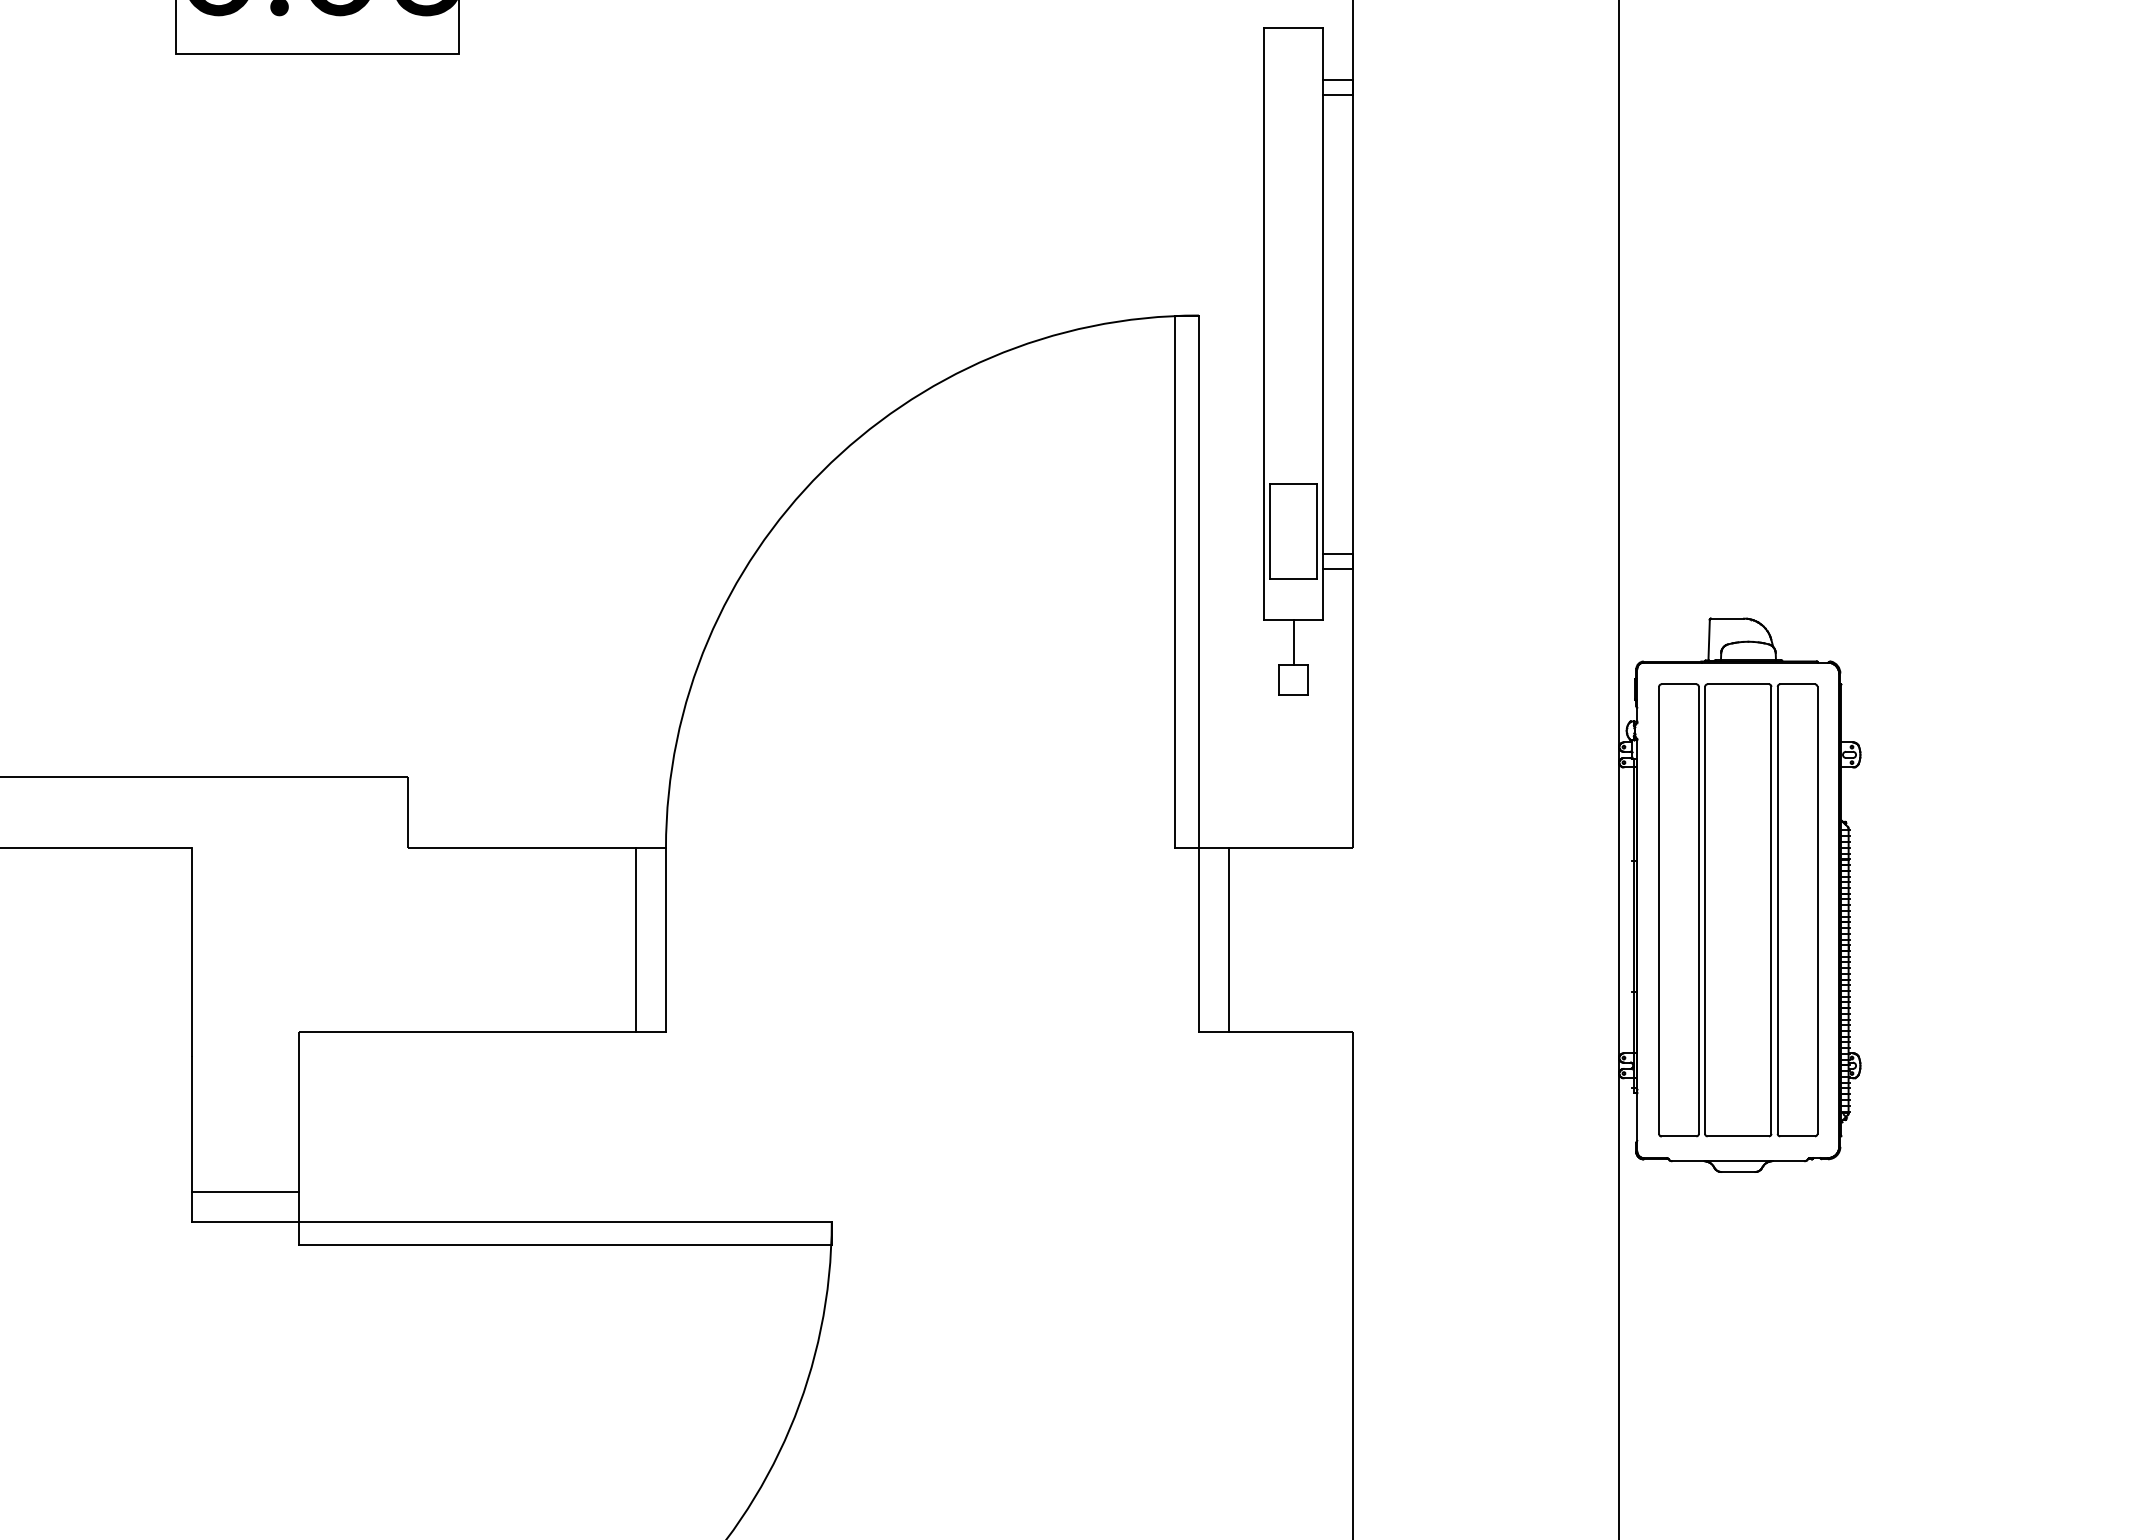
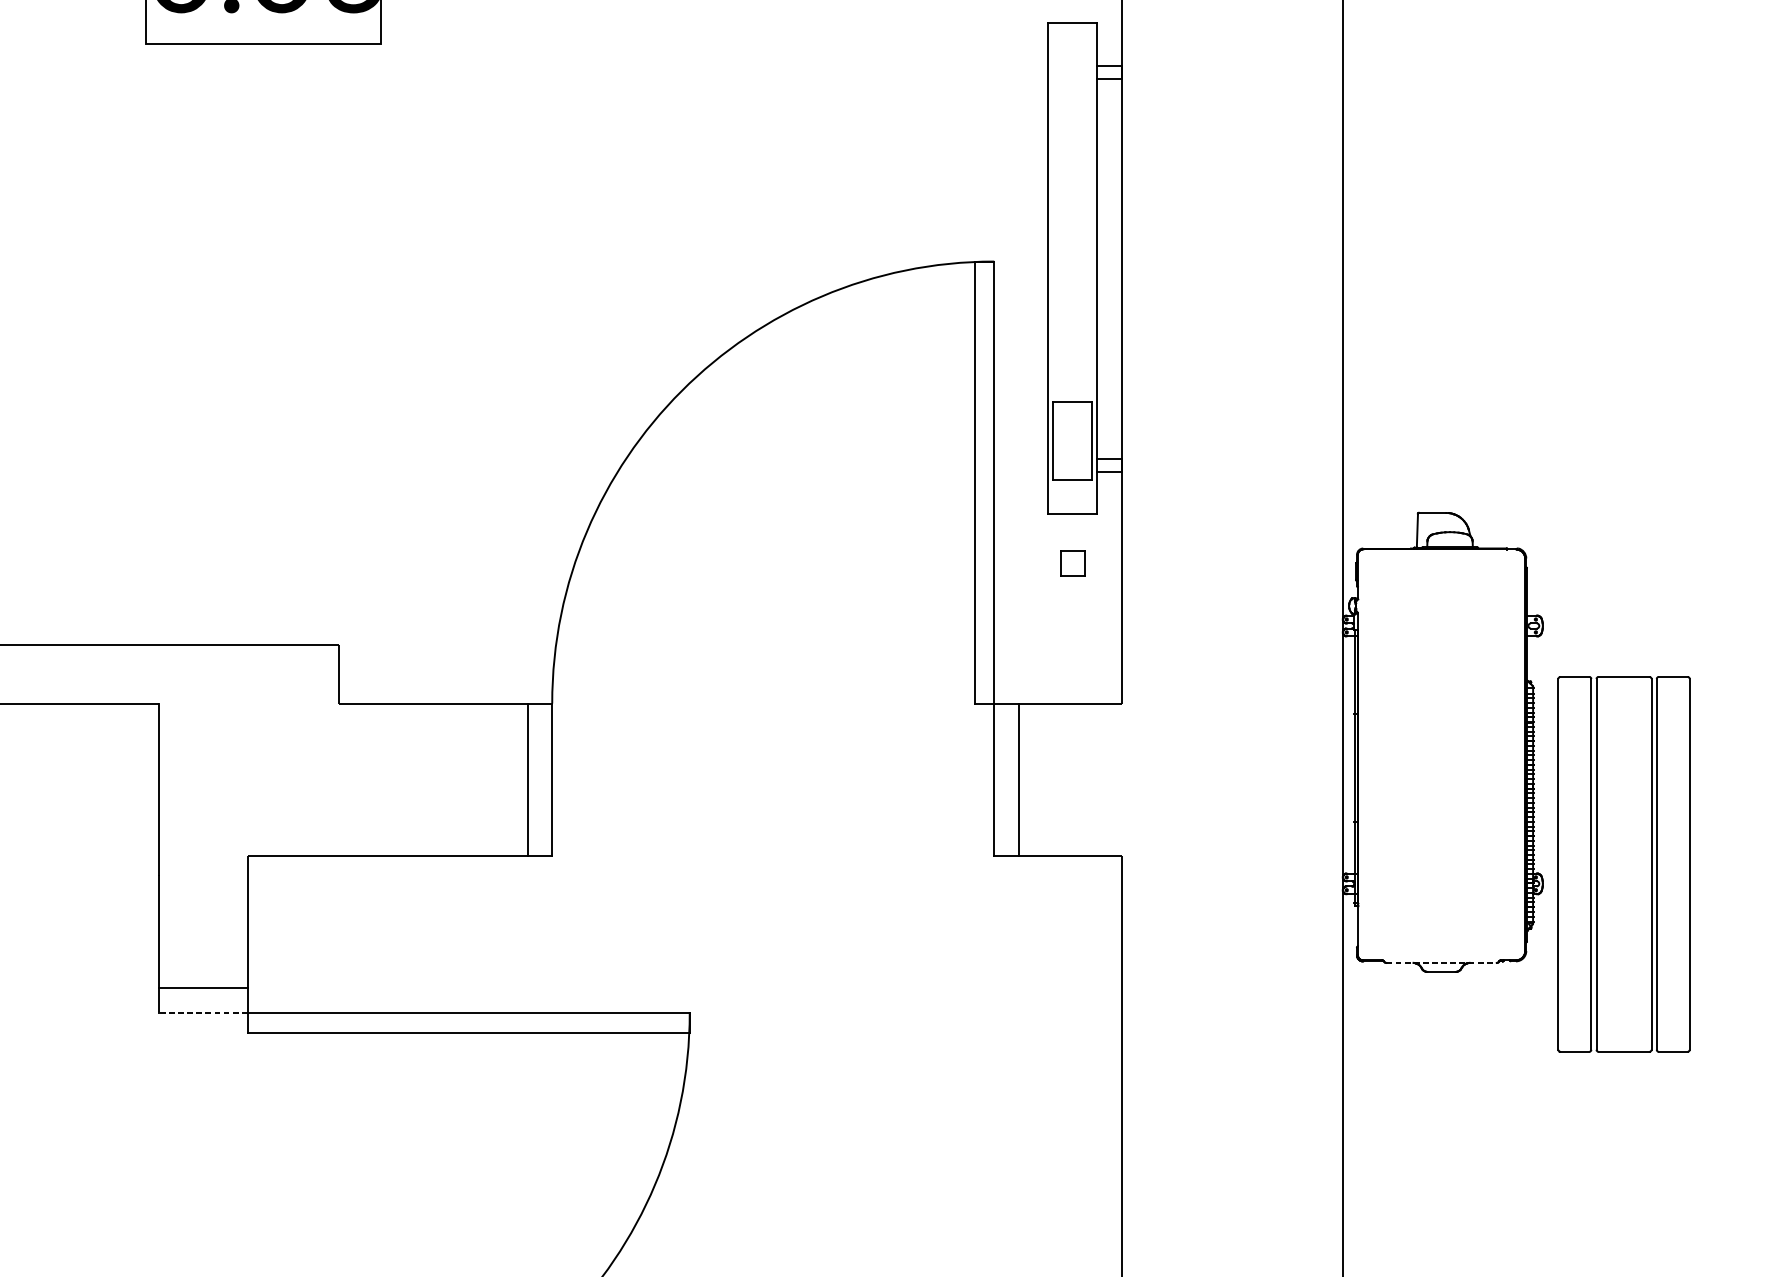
line: (1293, 642) -> (1072, 532), removed
part: (1738, 910) -> (1624, 864), moved
line: (1738, 1161) -> (1441, 963), solid -> dashed
line: (245, 1221) -> (203, 1012), solid -> dashed

